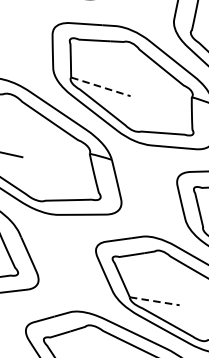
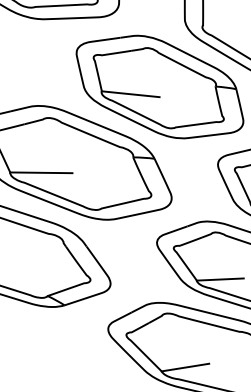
line: (101, 87) -> (131, 94), dashed -> solid
line: (154, 301) -> (220, 279), dashed -> solid

